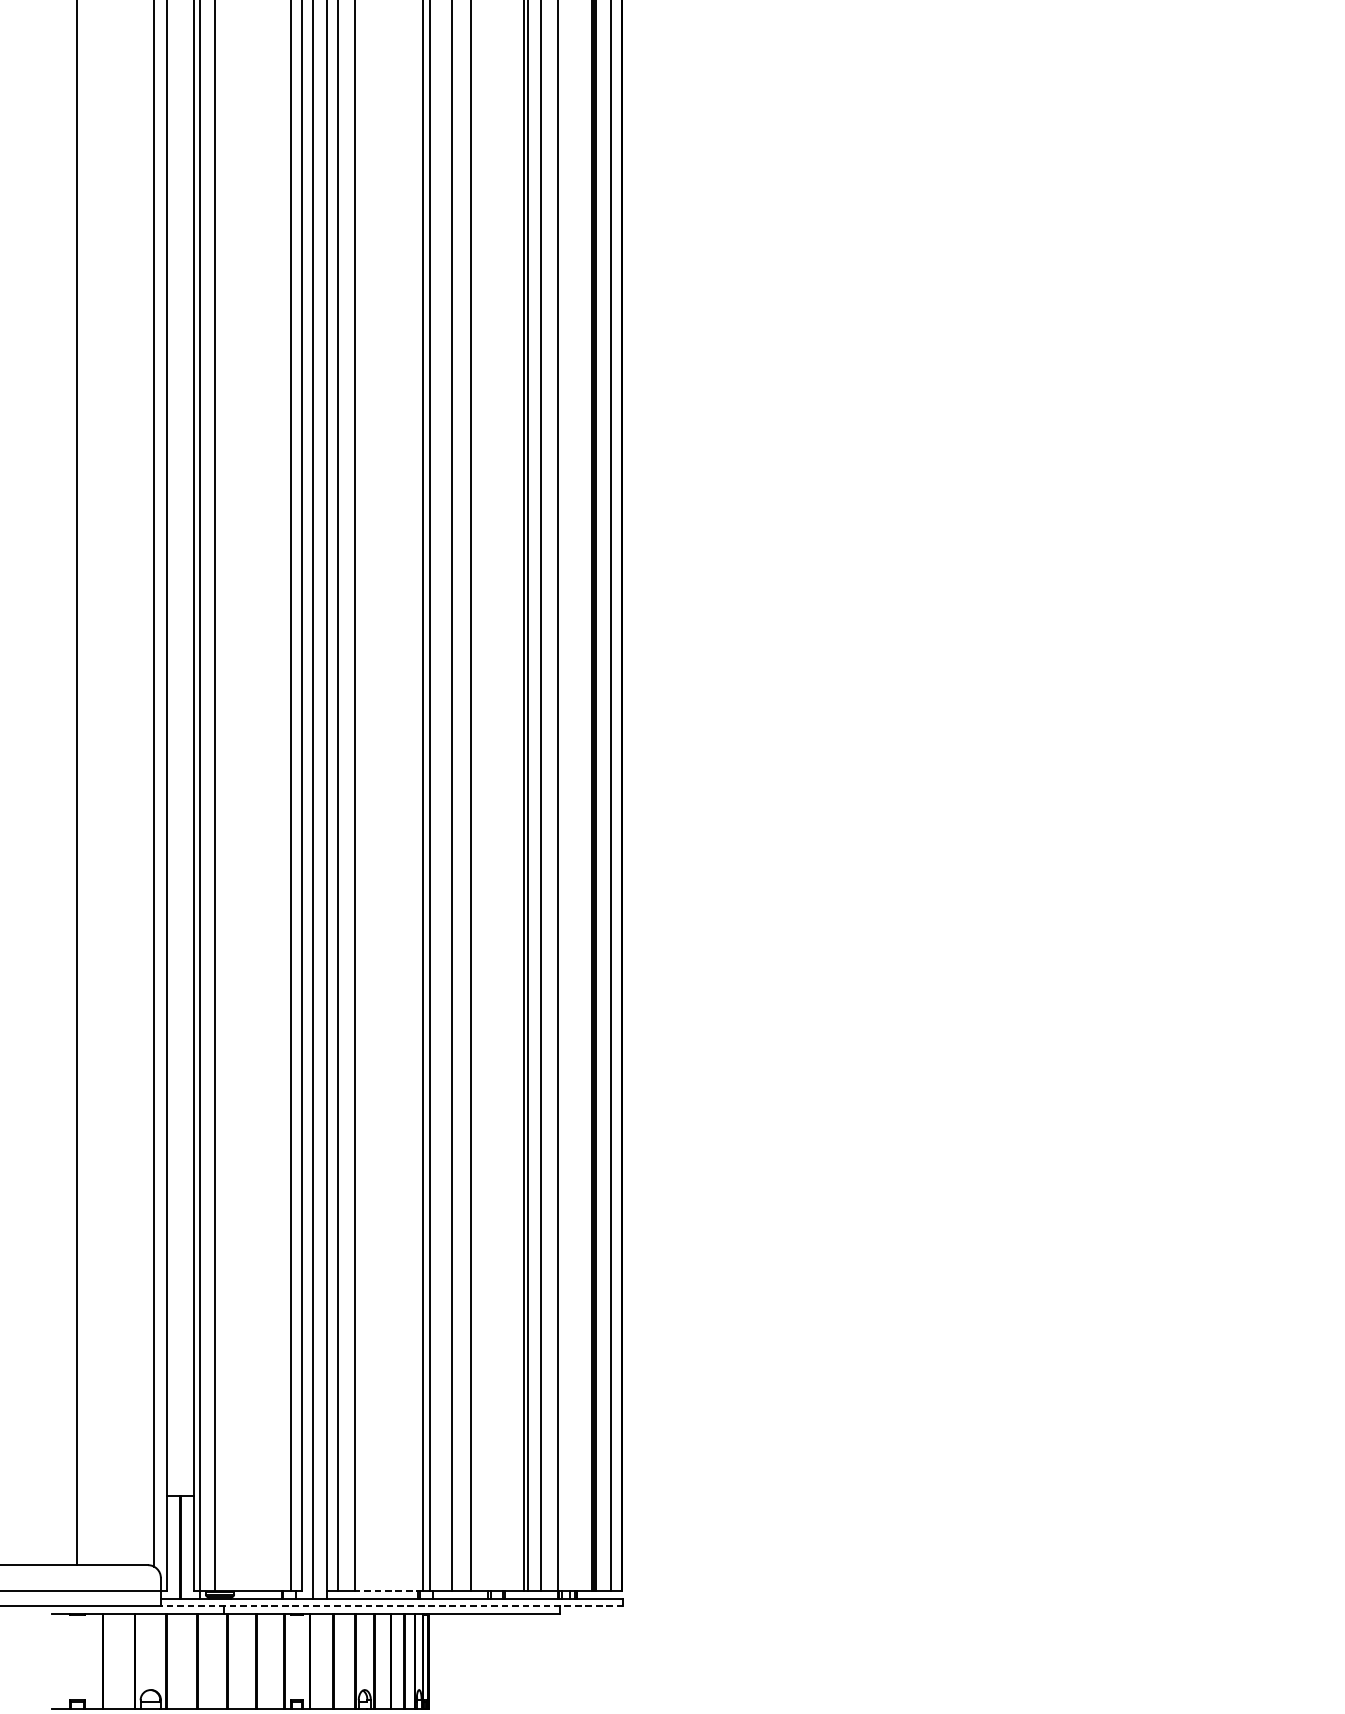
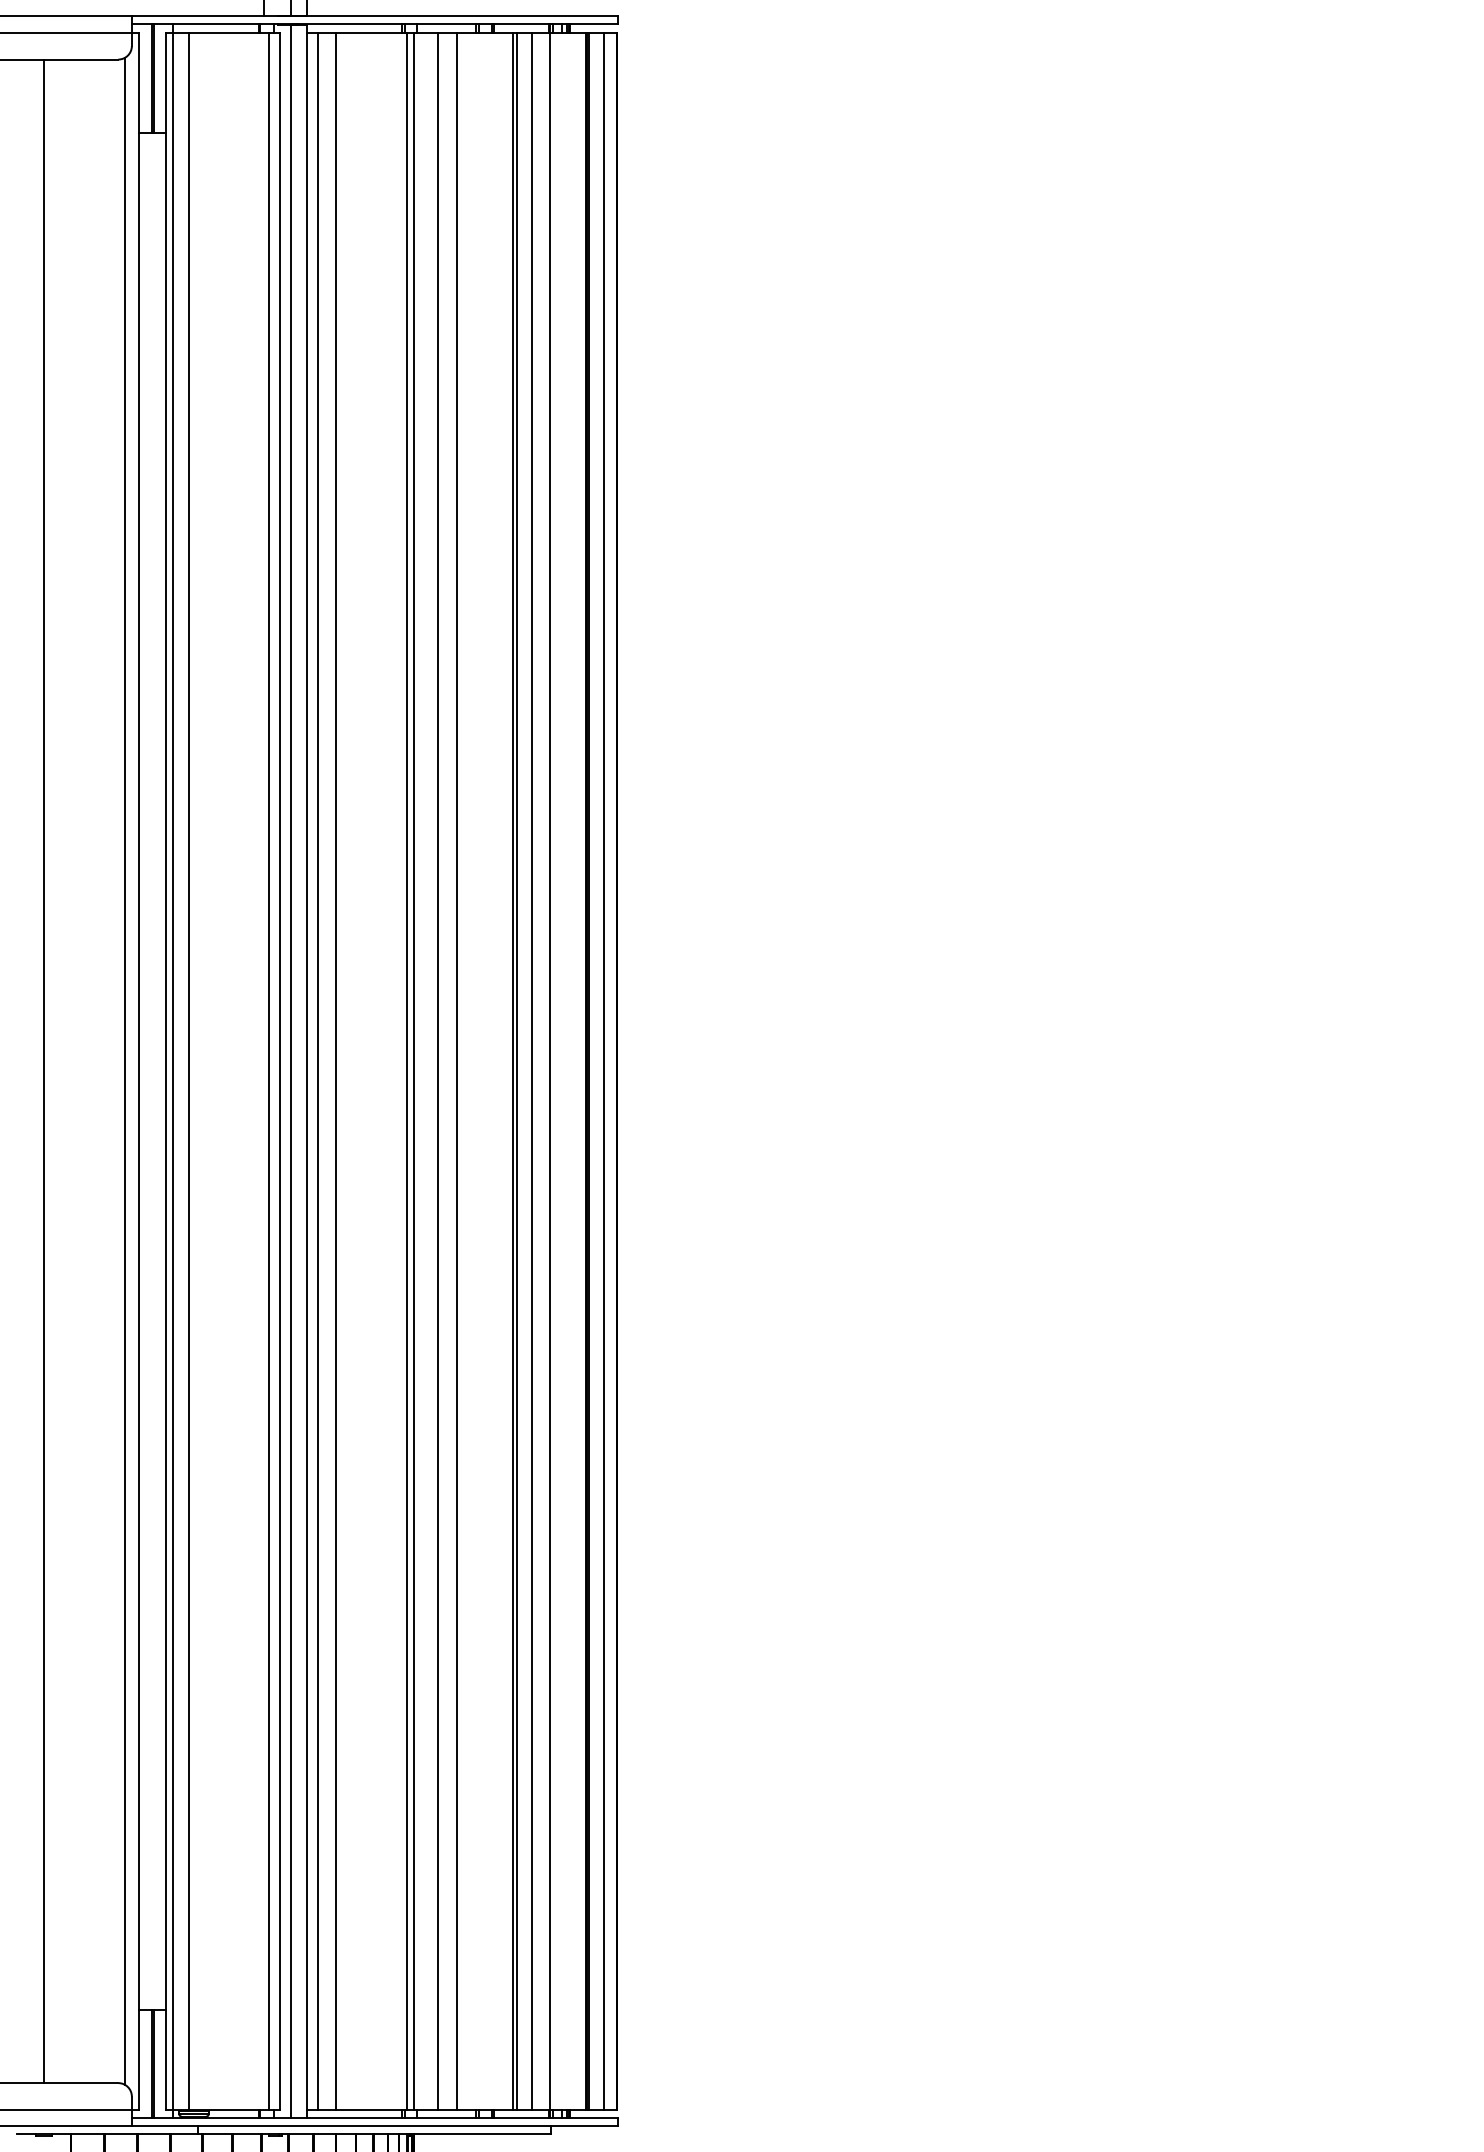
line: (388, 1591) -> (371, 2110), dashed -> solid
line: (391, 1606) -> (374, 2126), dashed -> solid

